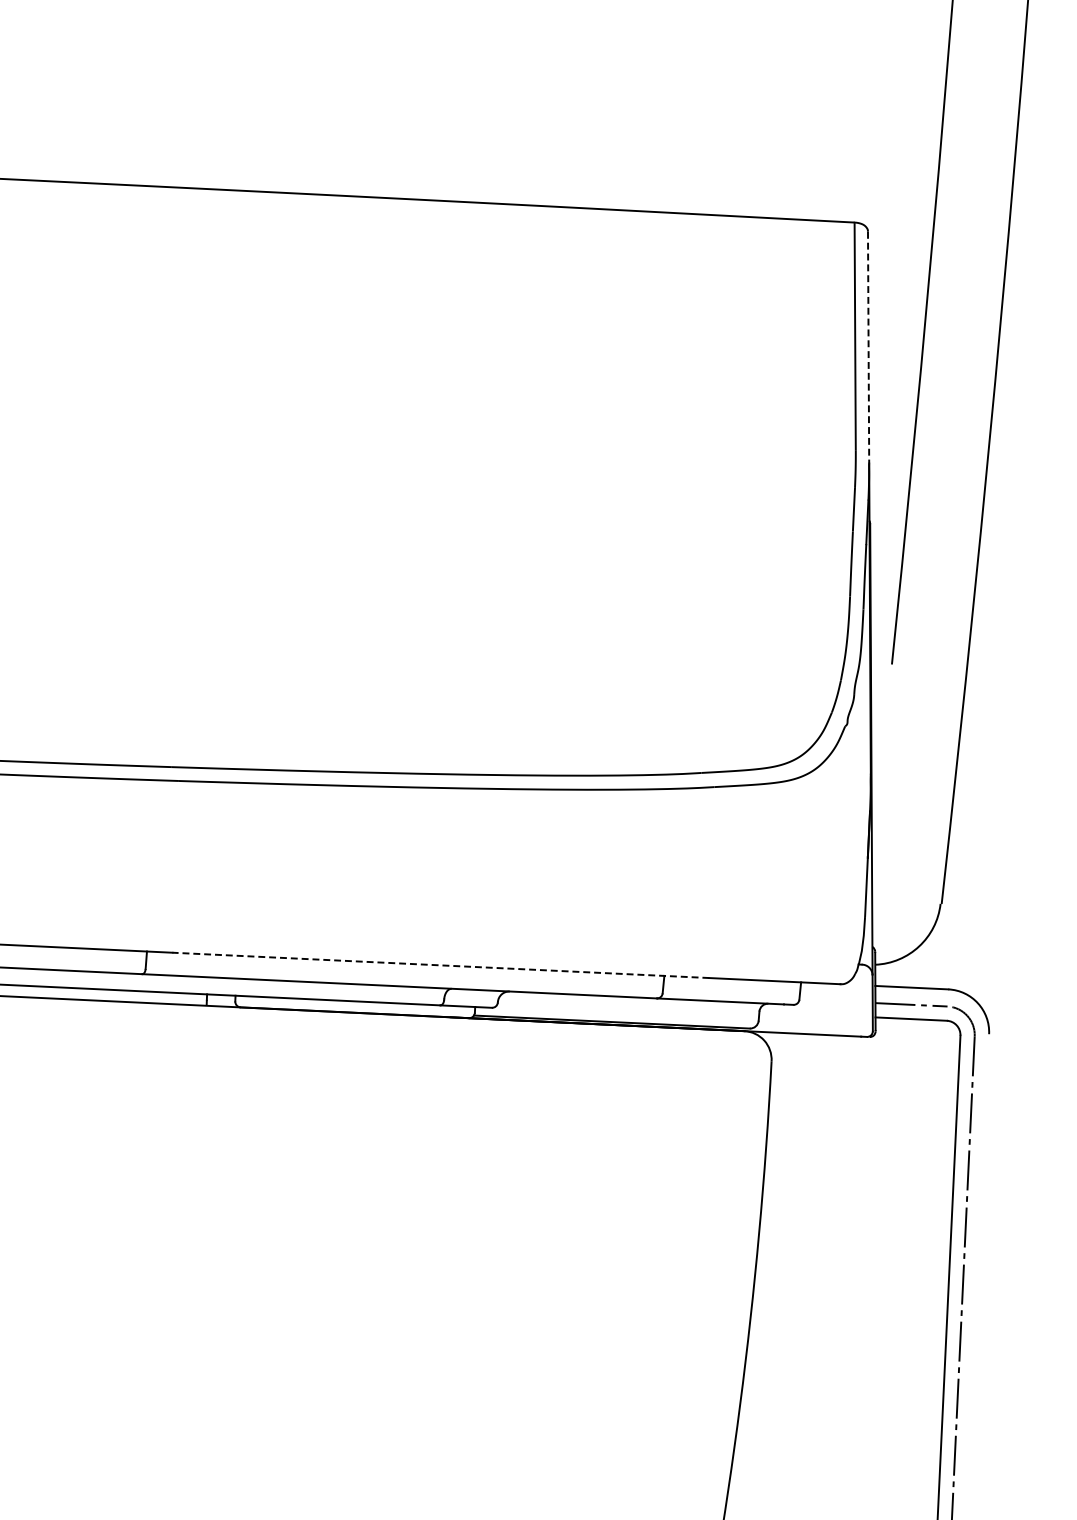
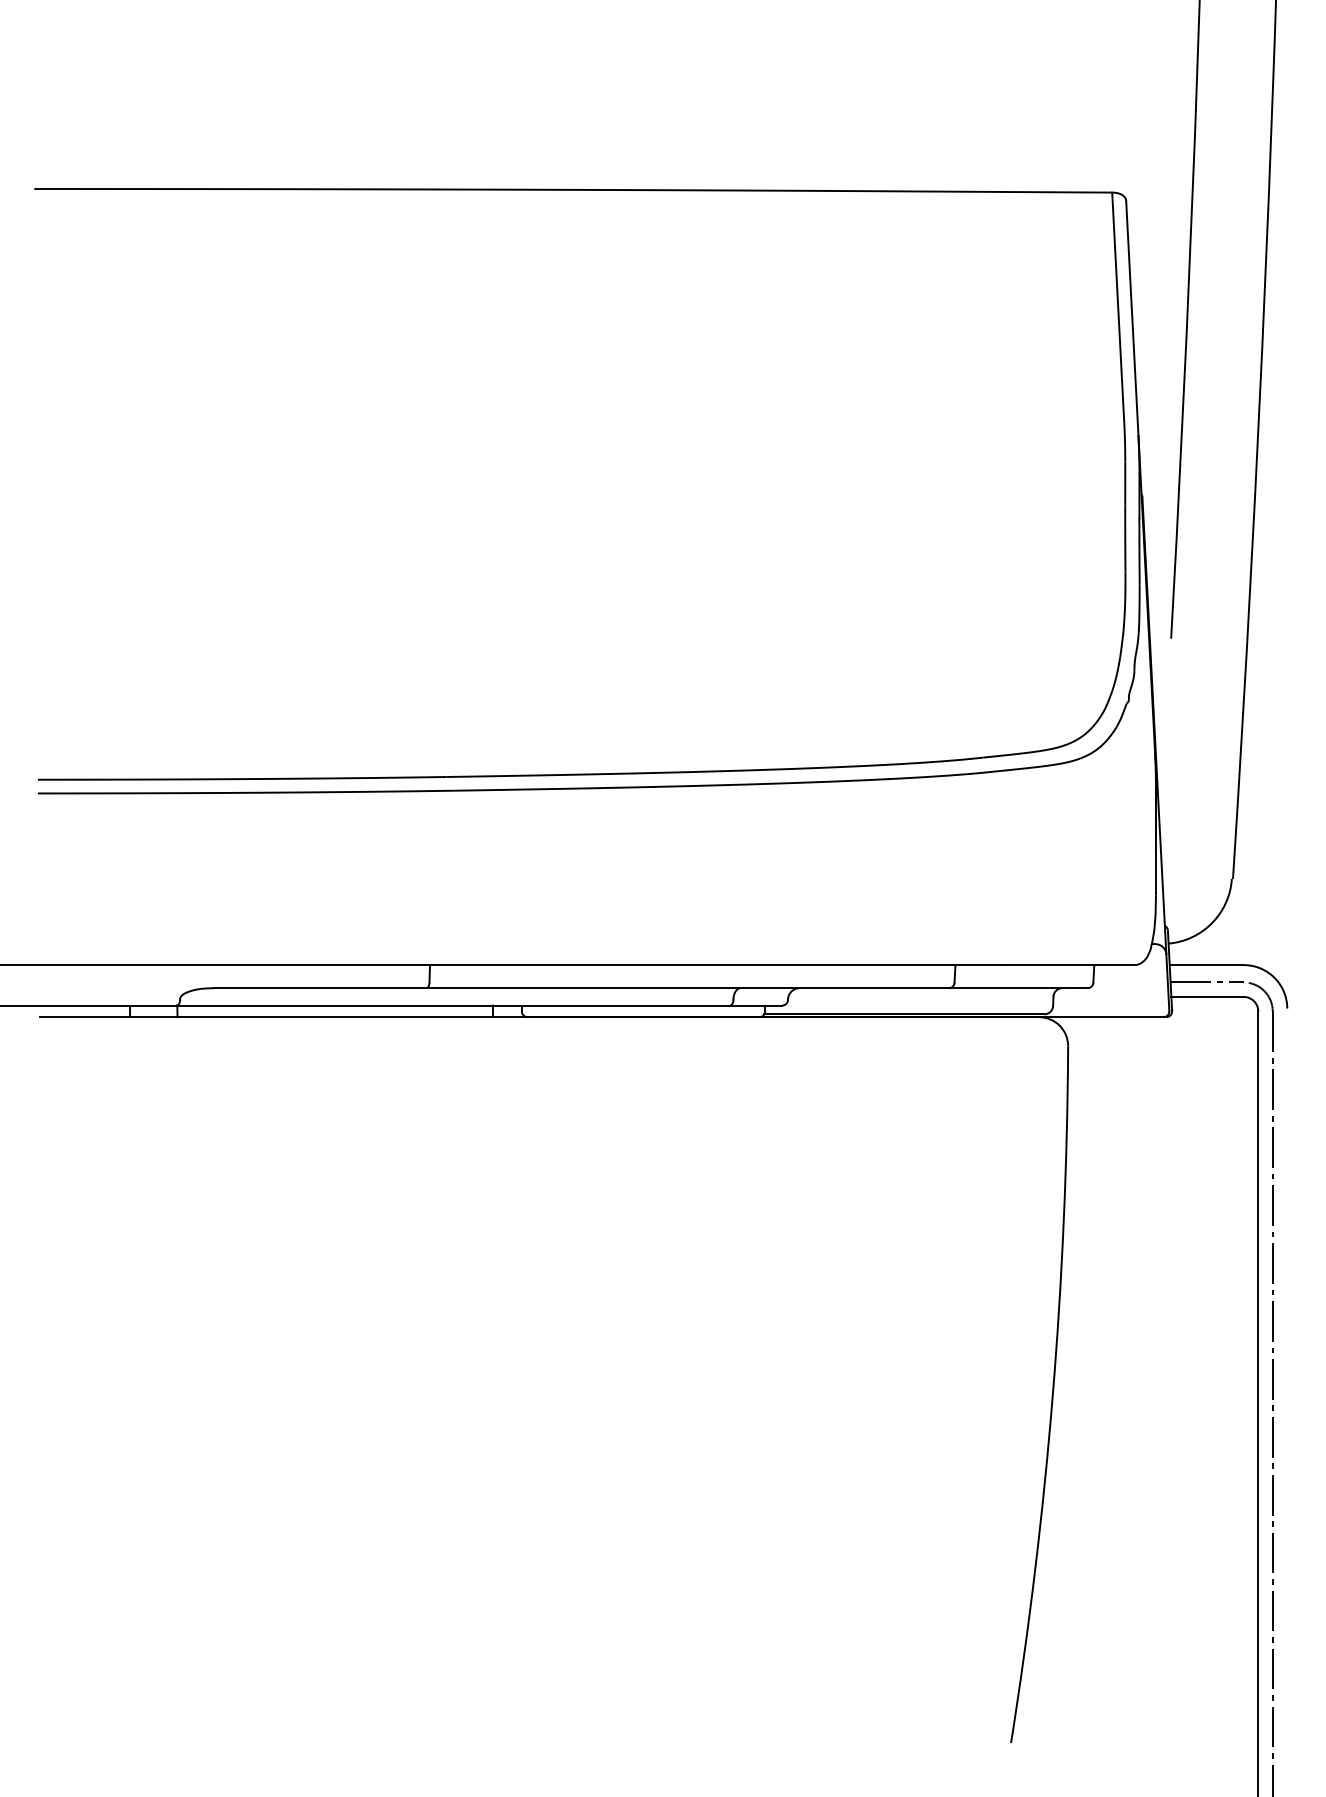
line: (868, 347) -> (1132, 318), dashed -> solid
line: (440, 965) -> (728, 965), dashed -> solid

